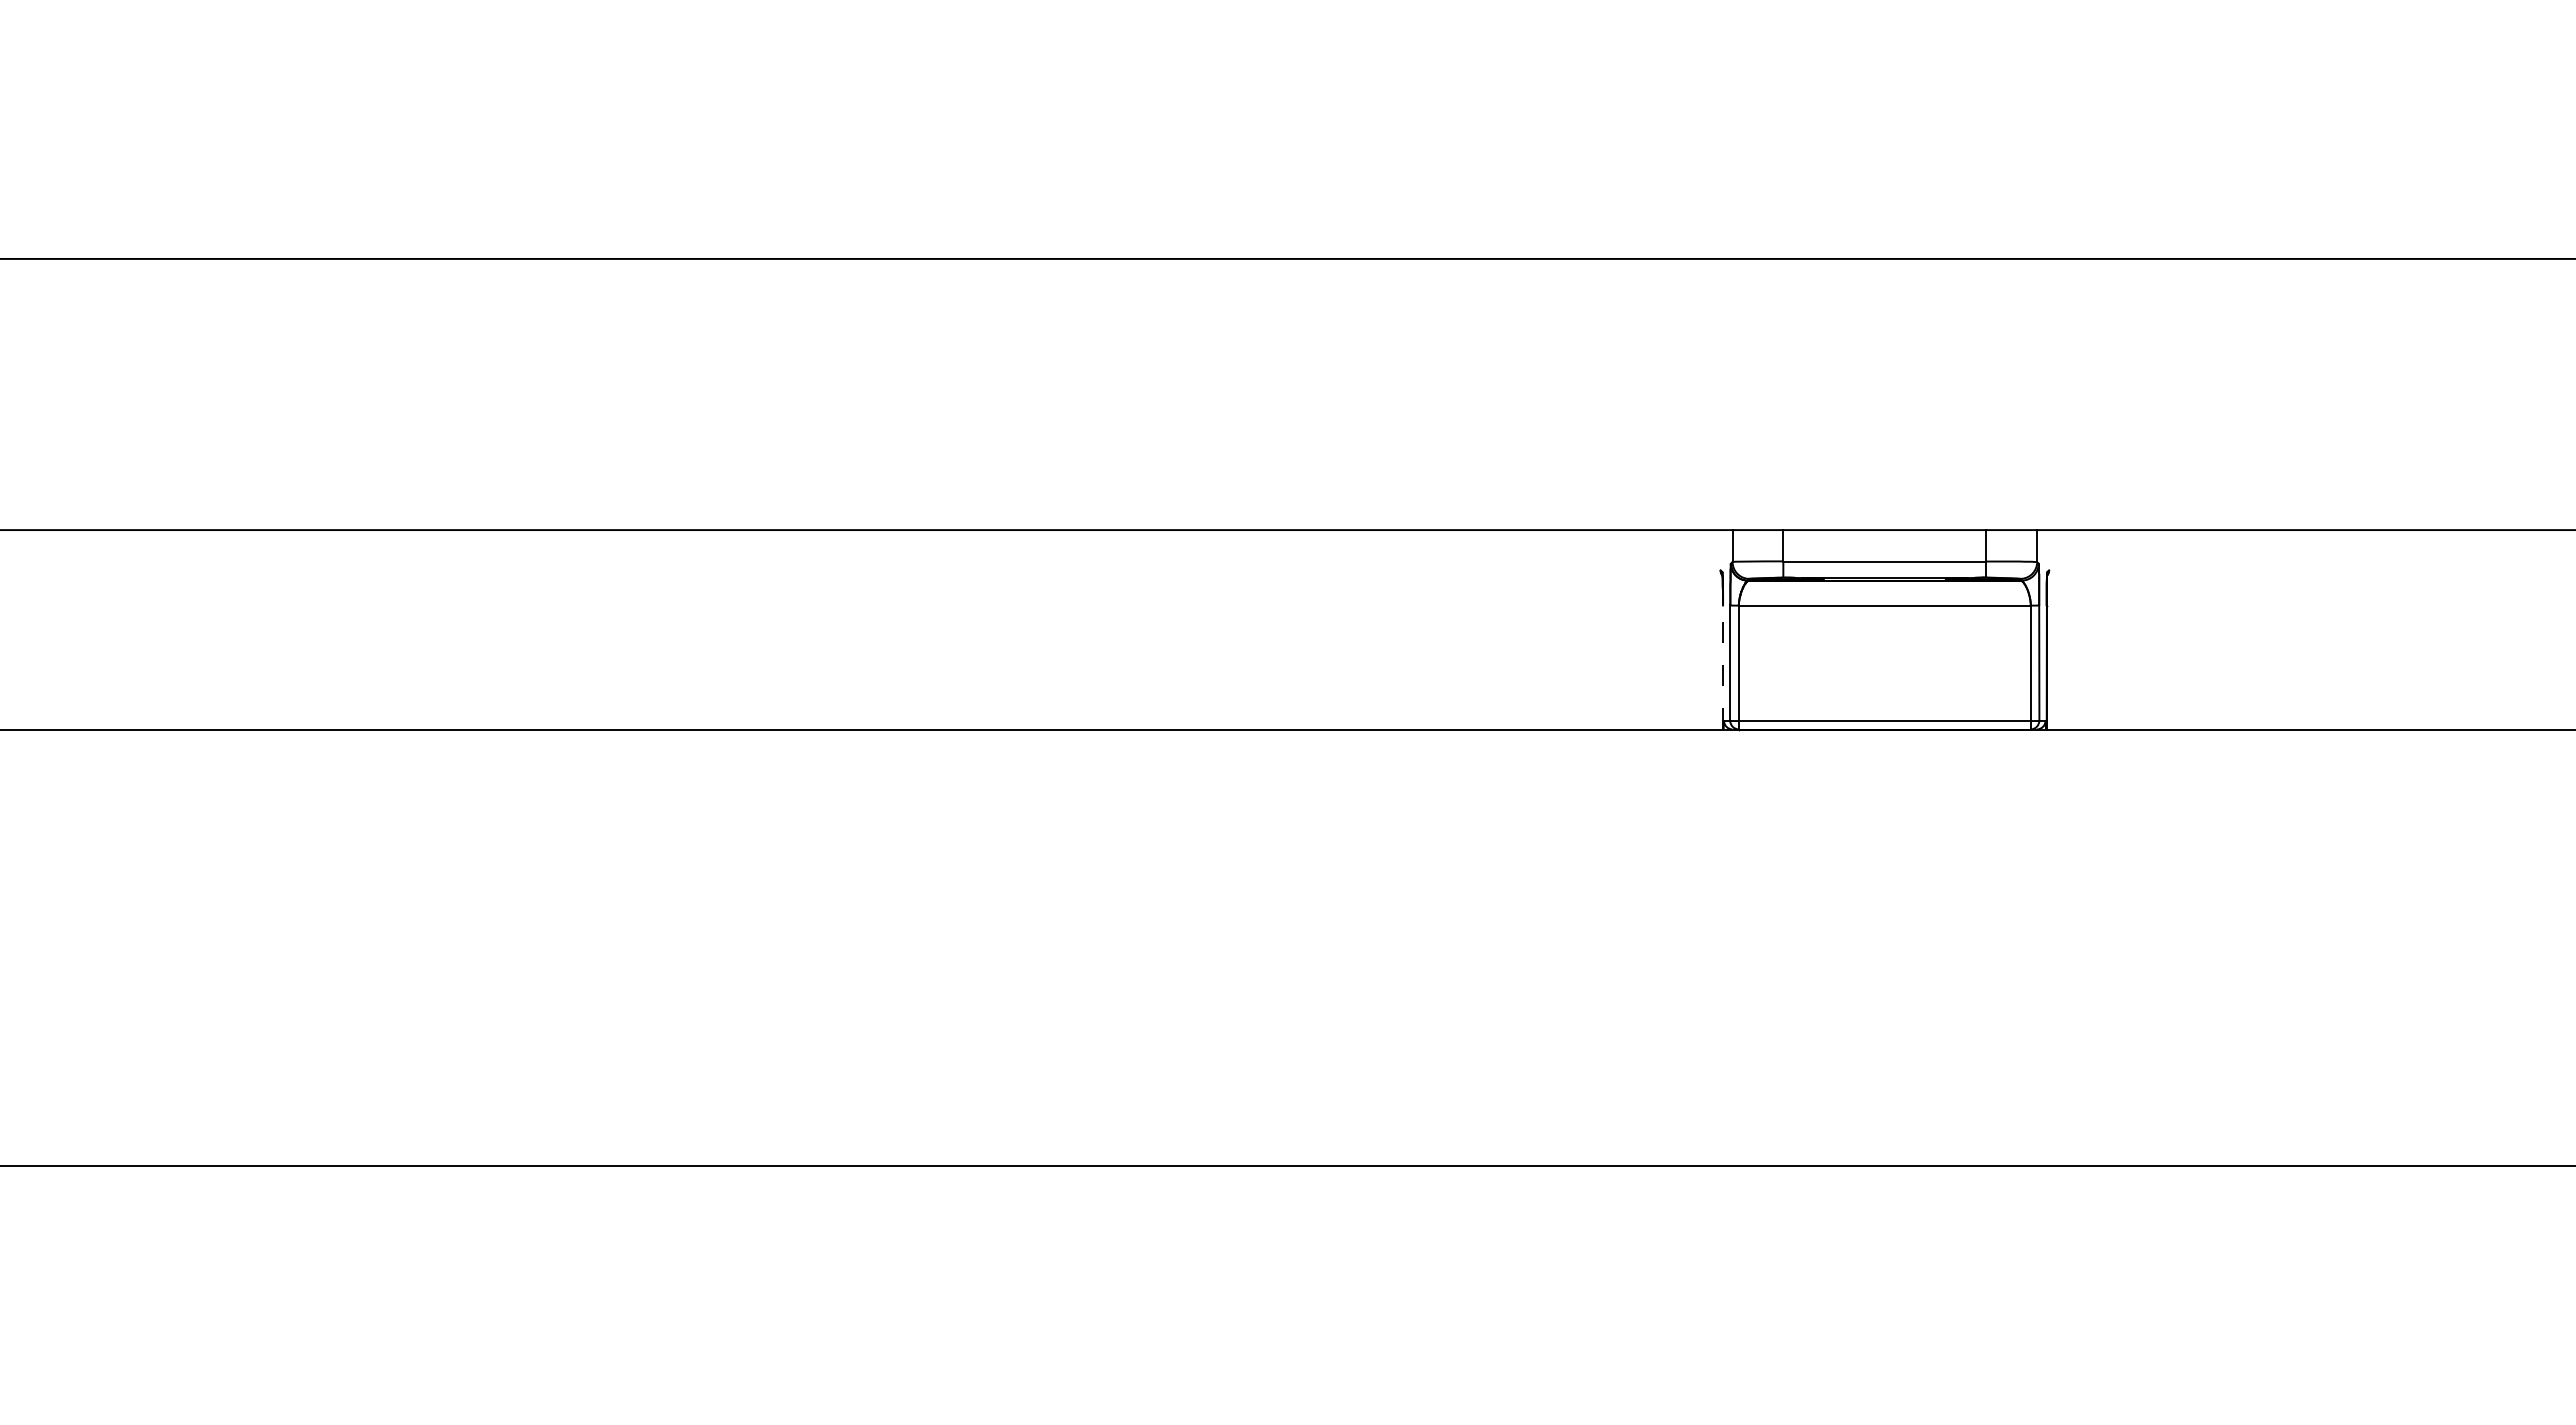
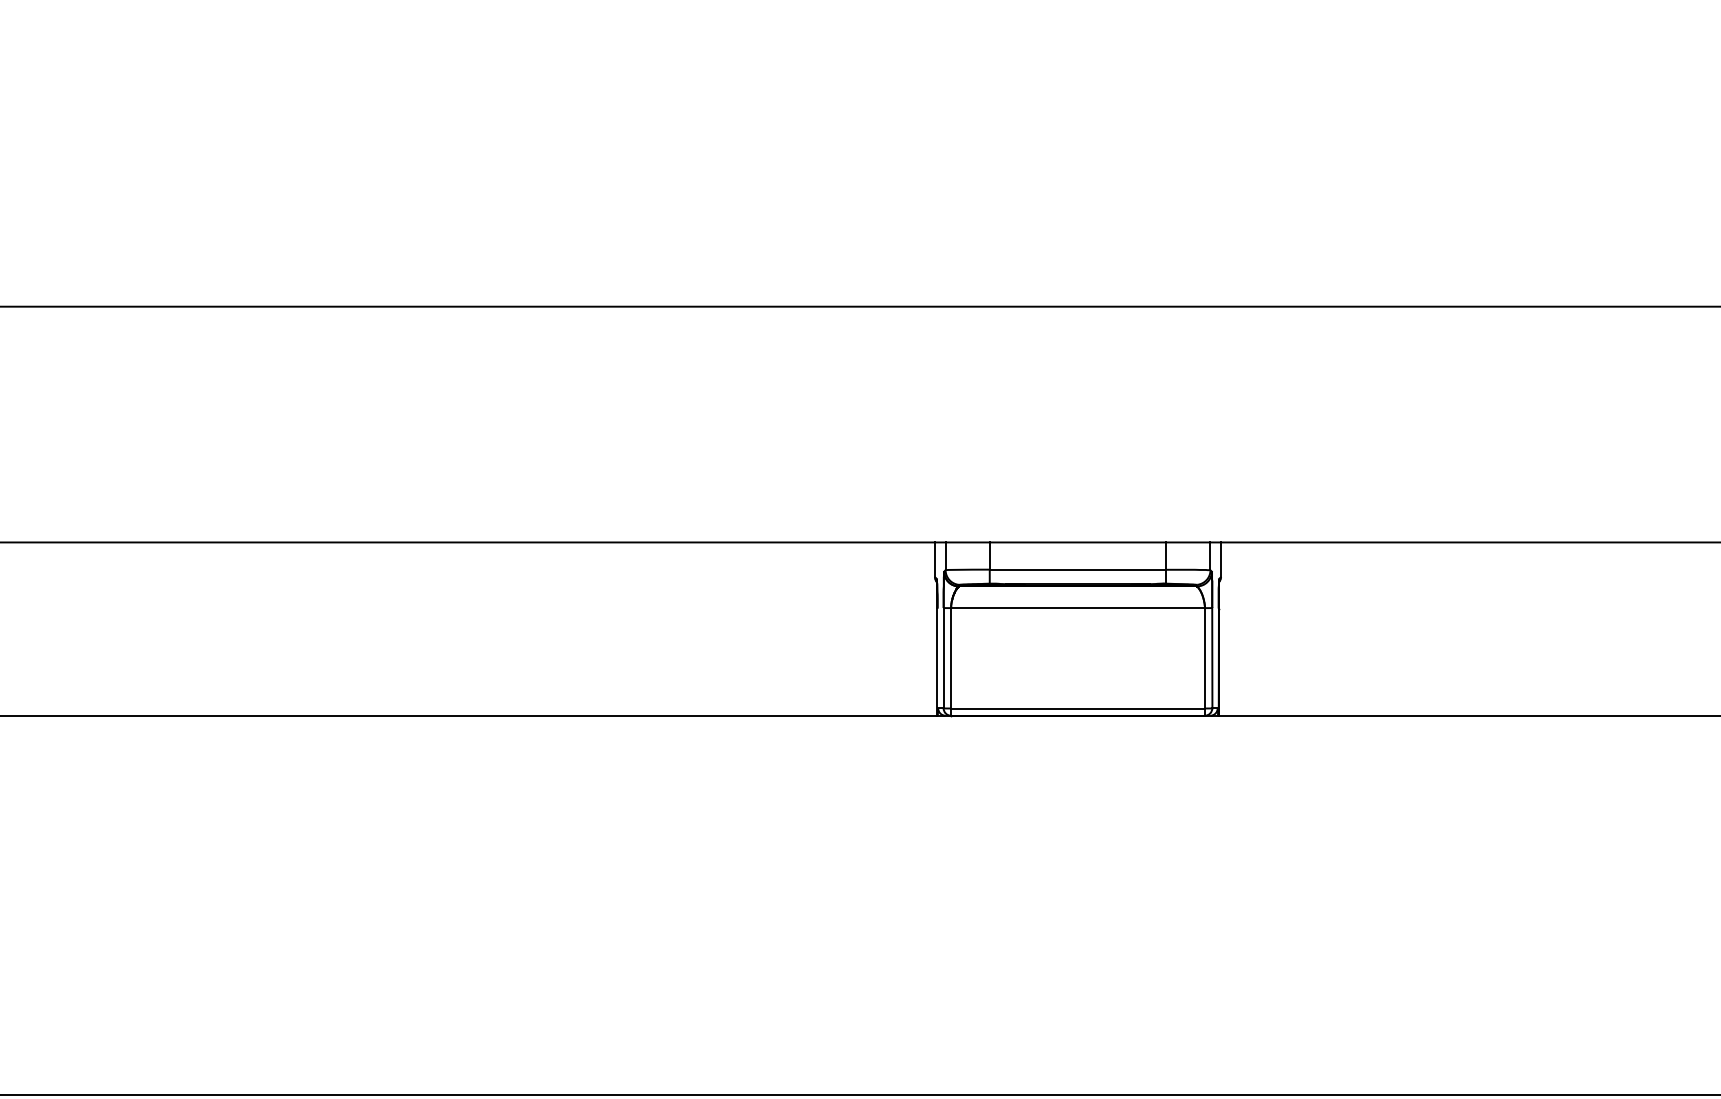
line: (1720, 550) -> (935, 560), added
line: (2049, 550) -> (1221, 560), added
line: (1723, 667) -> (937, 661), dashed -> solid

